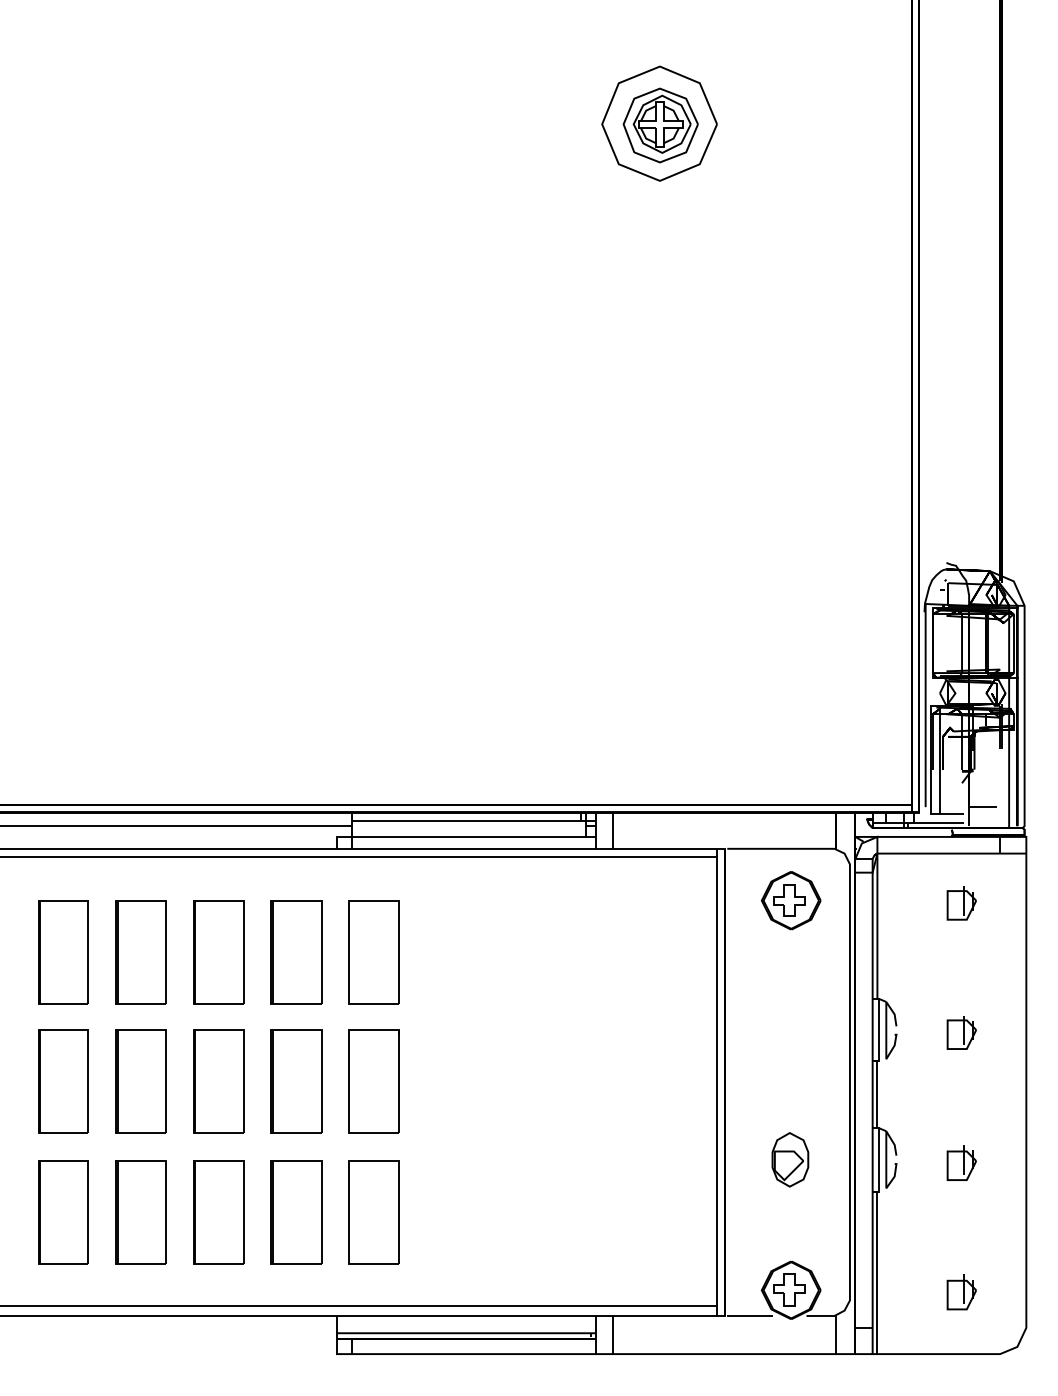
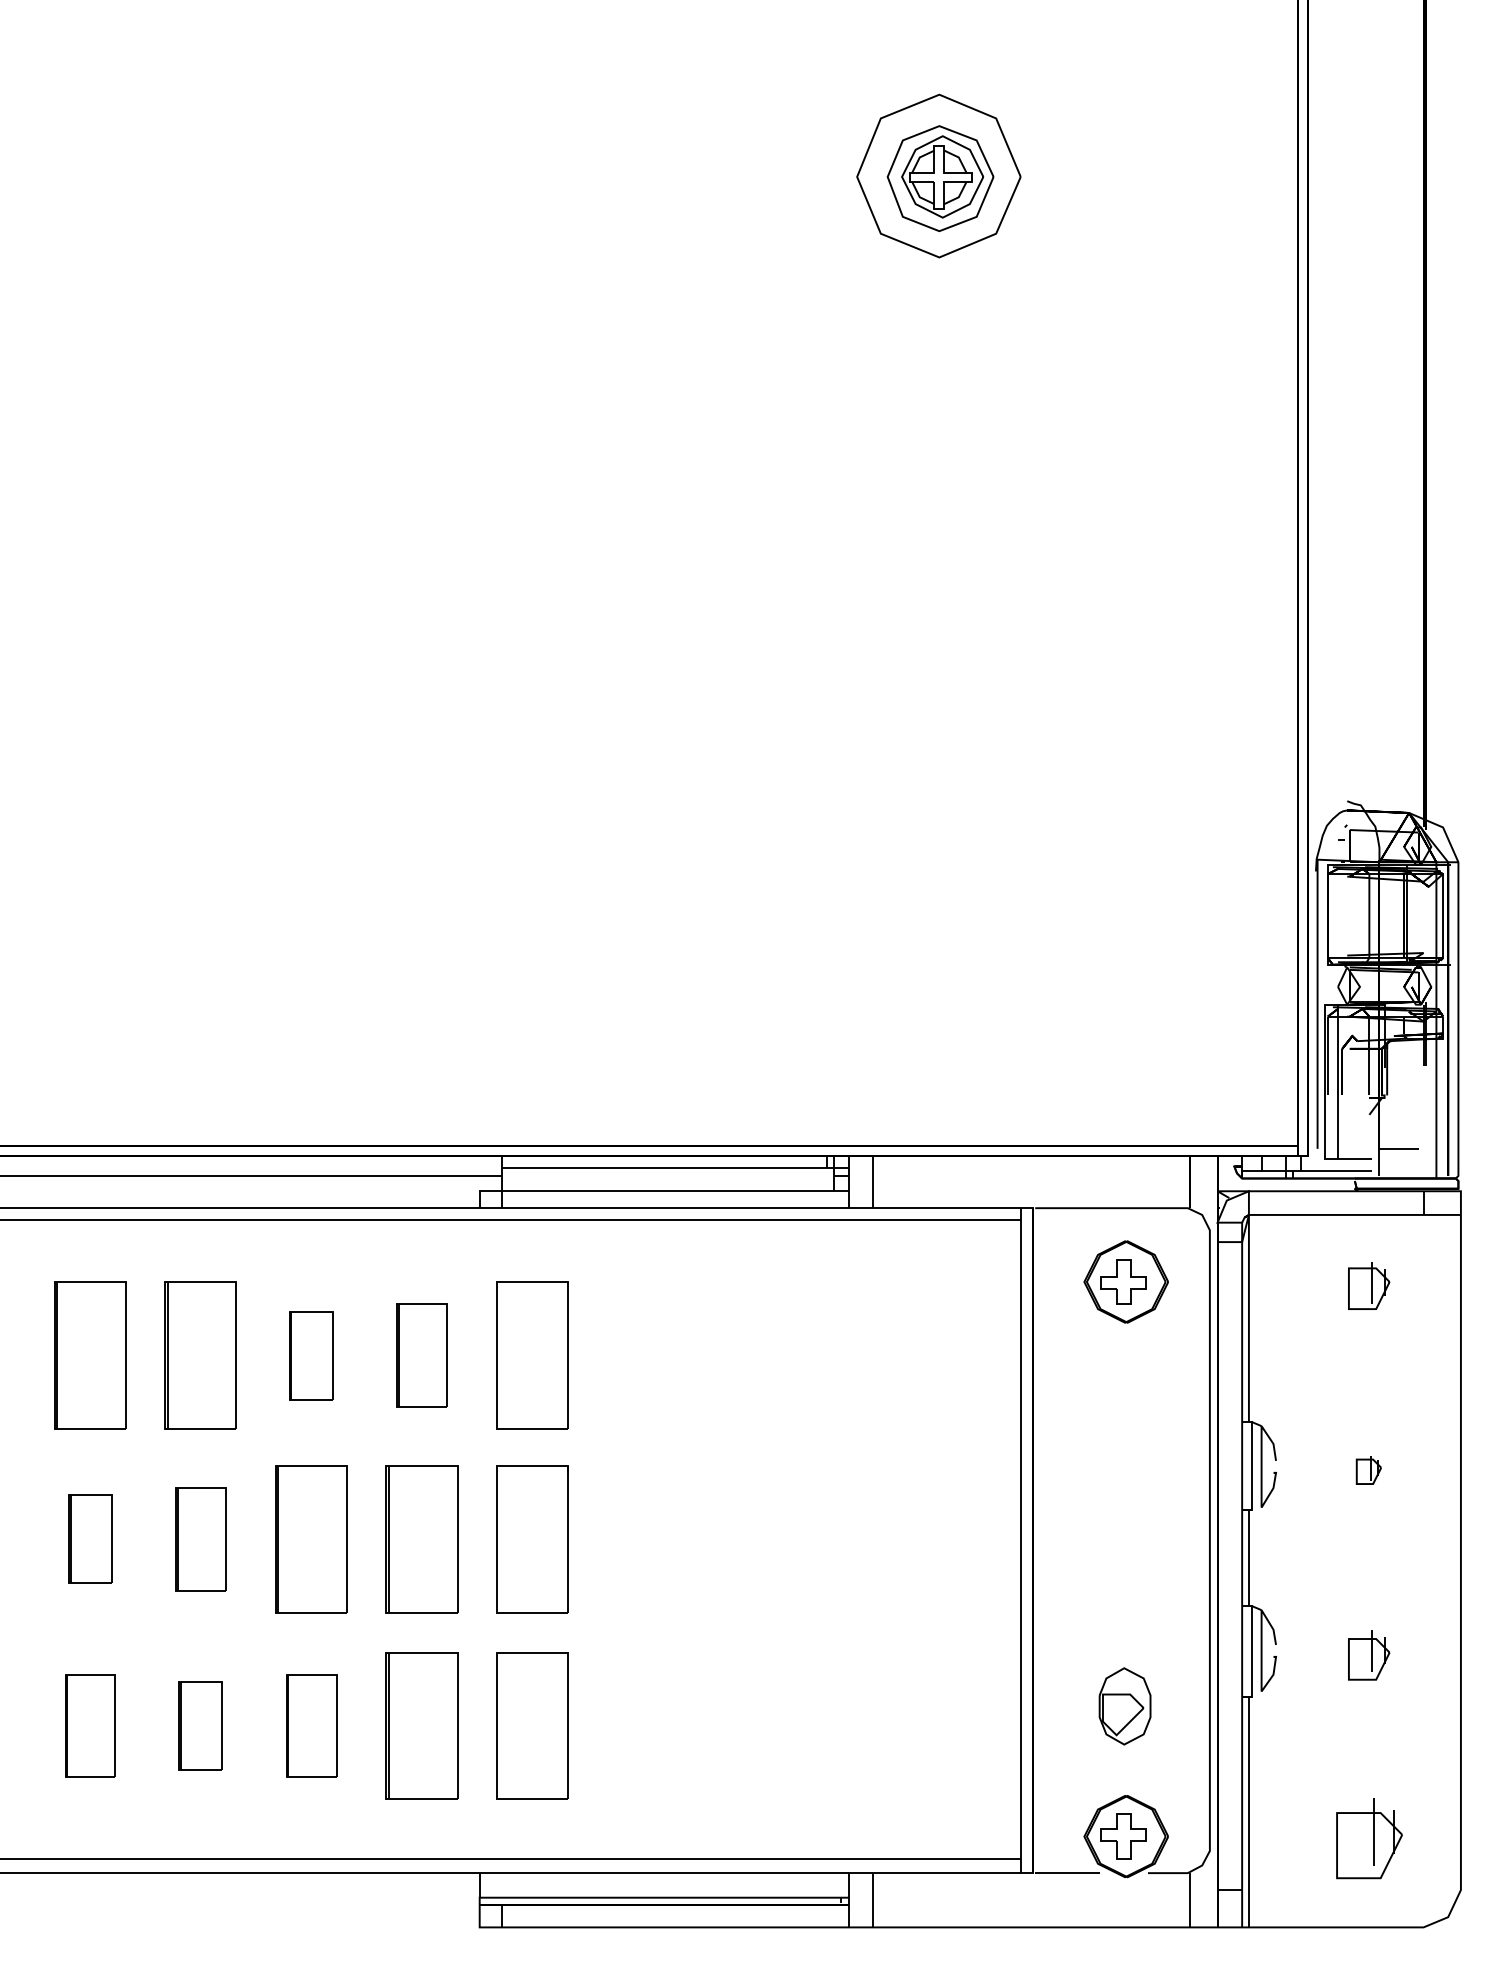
part: (218, 952) -> (311, 1355), size x0.6
part: (296, 952) -> (422, 1355), size x0.7
part: (961, 1032) -> (1368, 1469), size x0.6
part: (63, 1081) -> (90, 1539), size x0.6
part: (140, 1081) -> (200, 1539), size x0.7
part: (790, 1159) -> (1125, 1705), moved
part: (63, 1212) -> (90, 1725), size x0.7
part: (140, 1212) -> (200, 1725), size x0.6
part: (218, 1212) -> (311, 1725), size x0.7
part: (961, 1292) -> (1368, 1839), size x1.6

